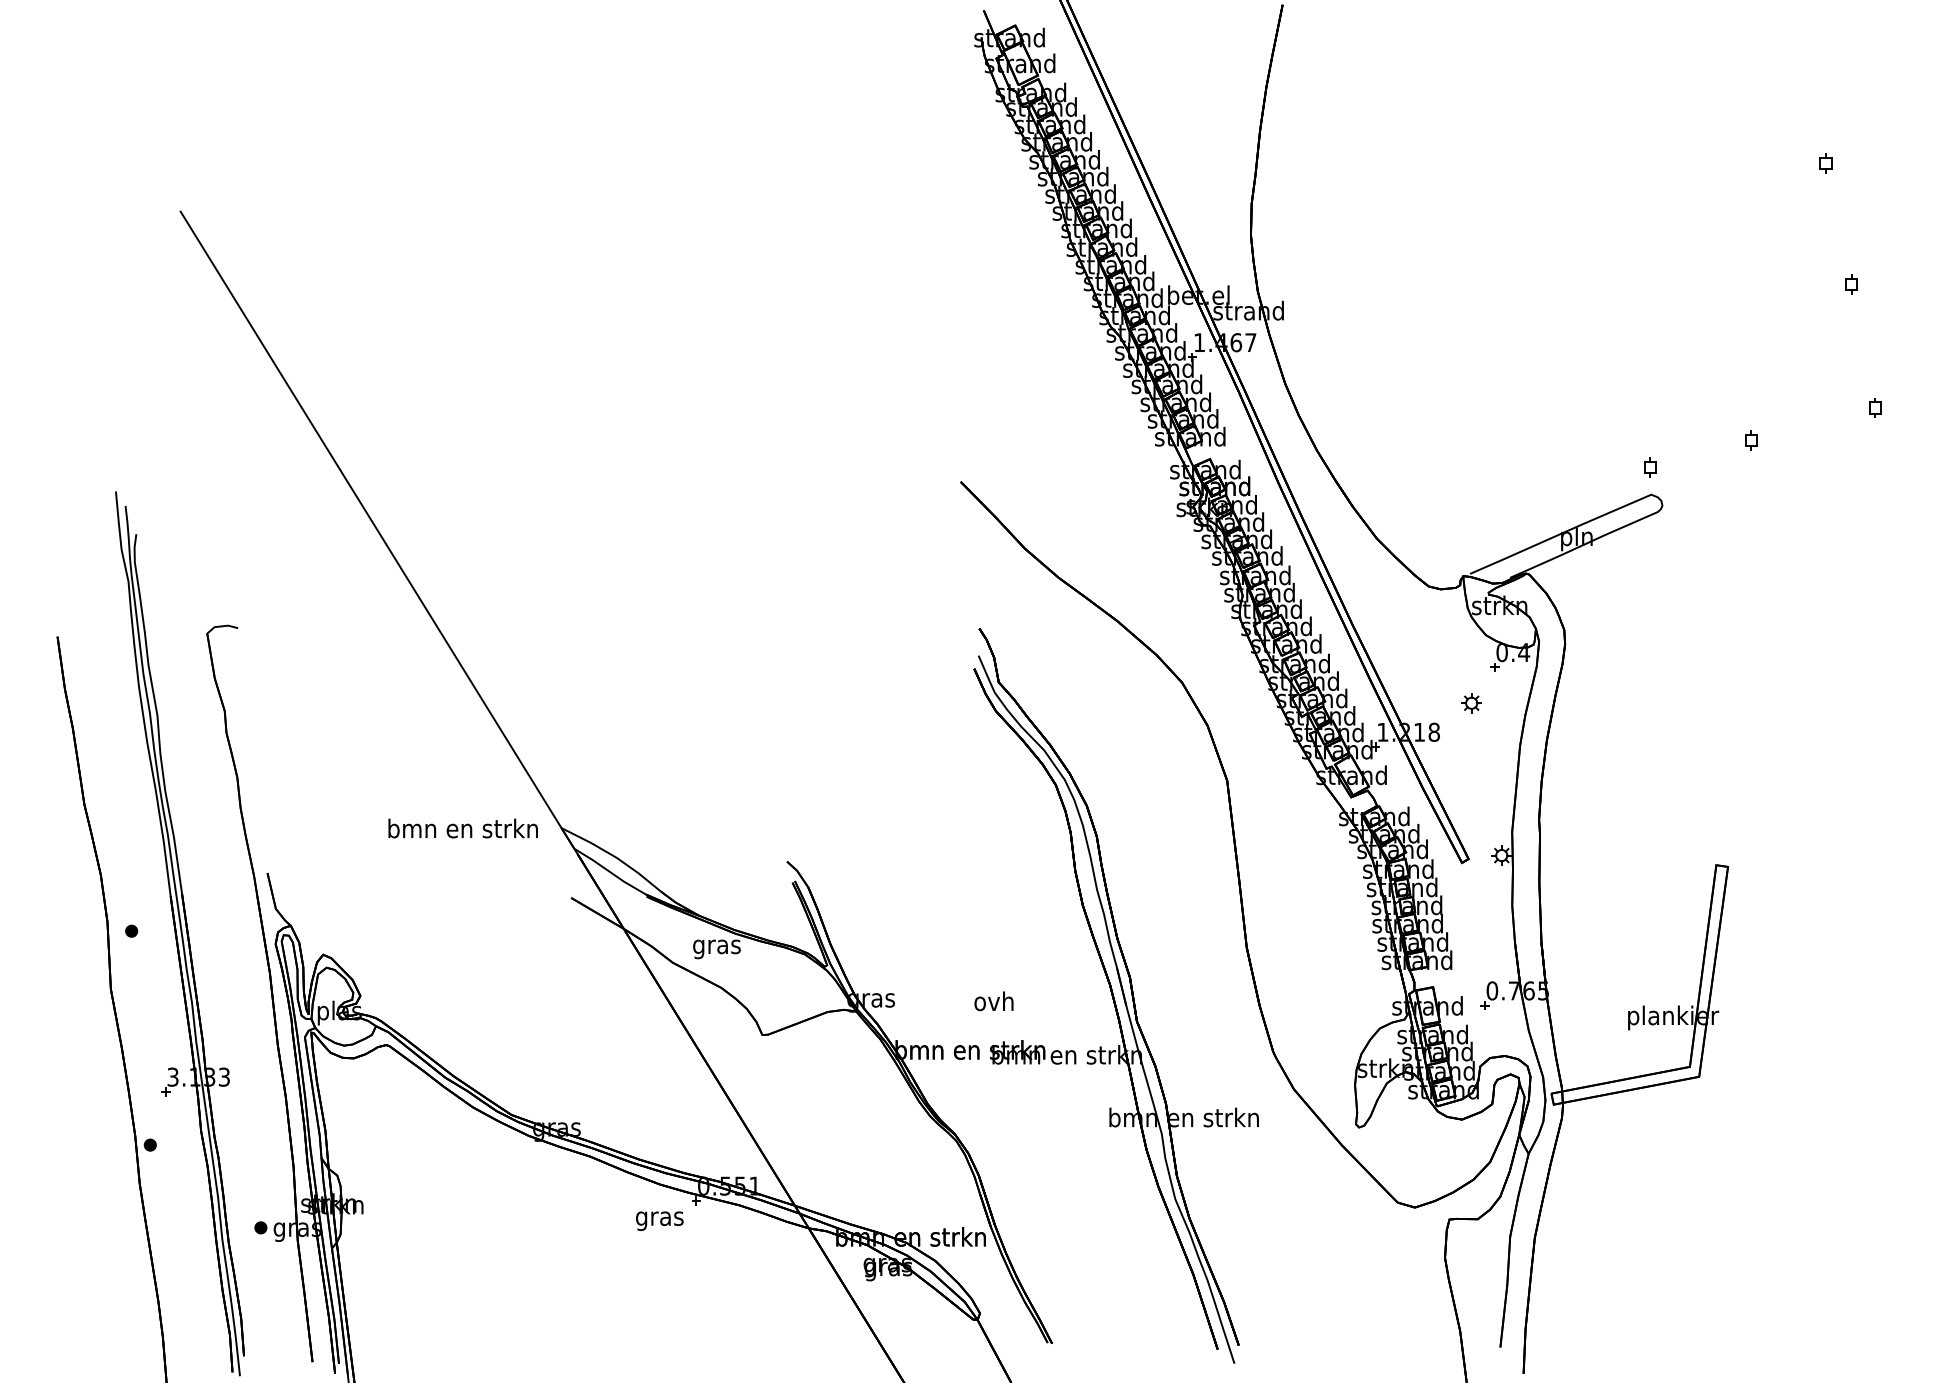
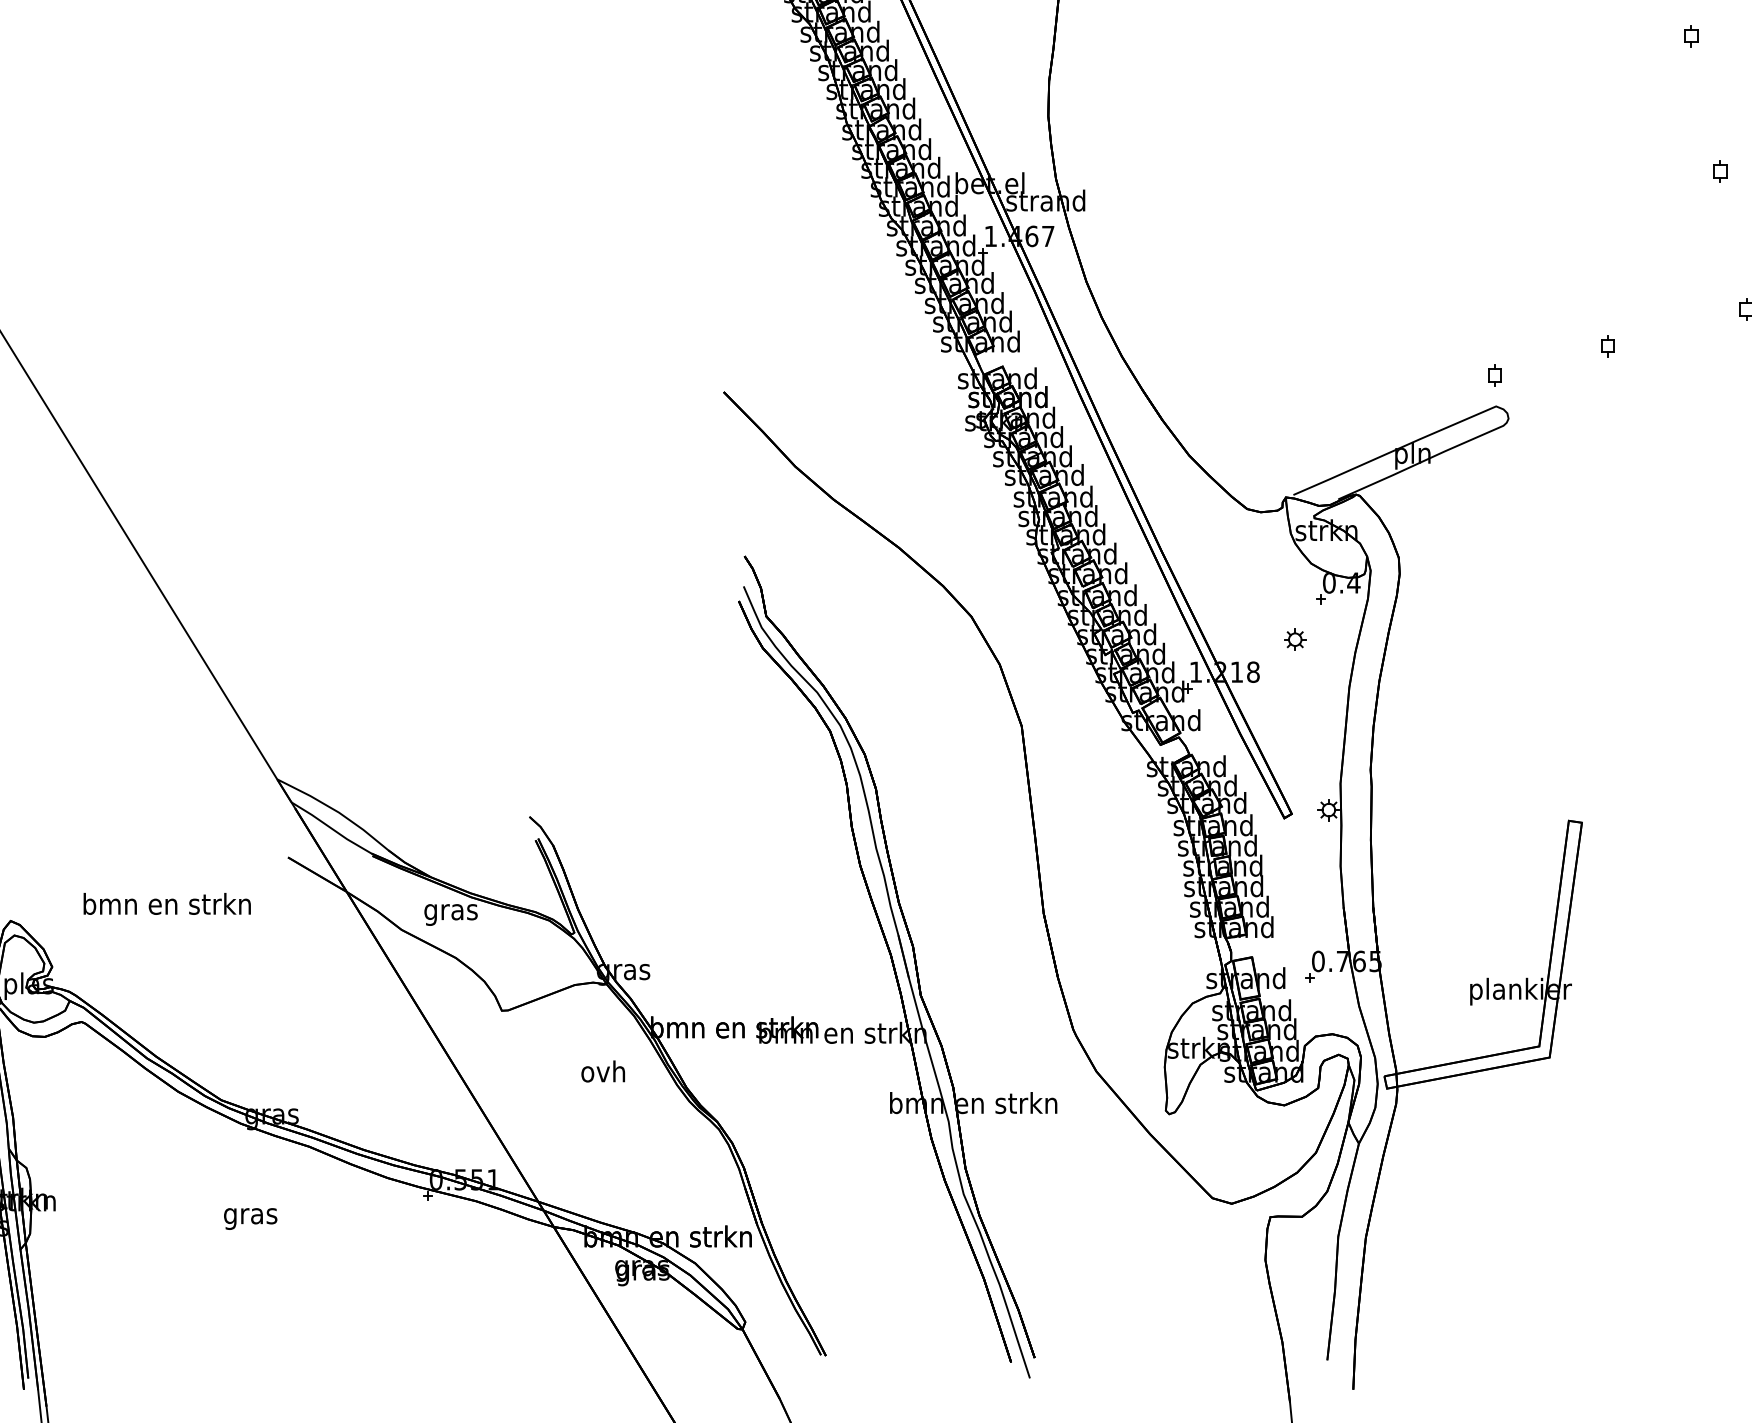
text: (462, 828) -> (166, 903), moved
text: (993, 1001) -> (602, 1071), moved
text: (659, 1220) -> (250, 1218), moved

